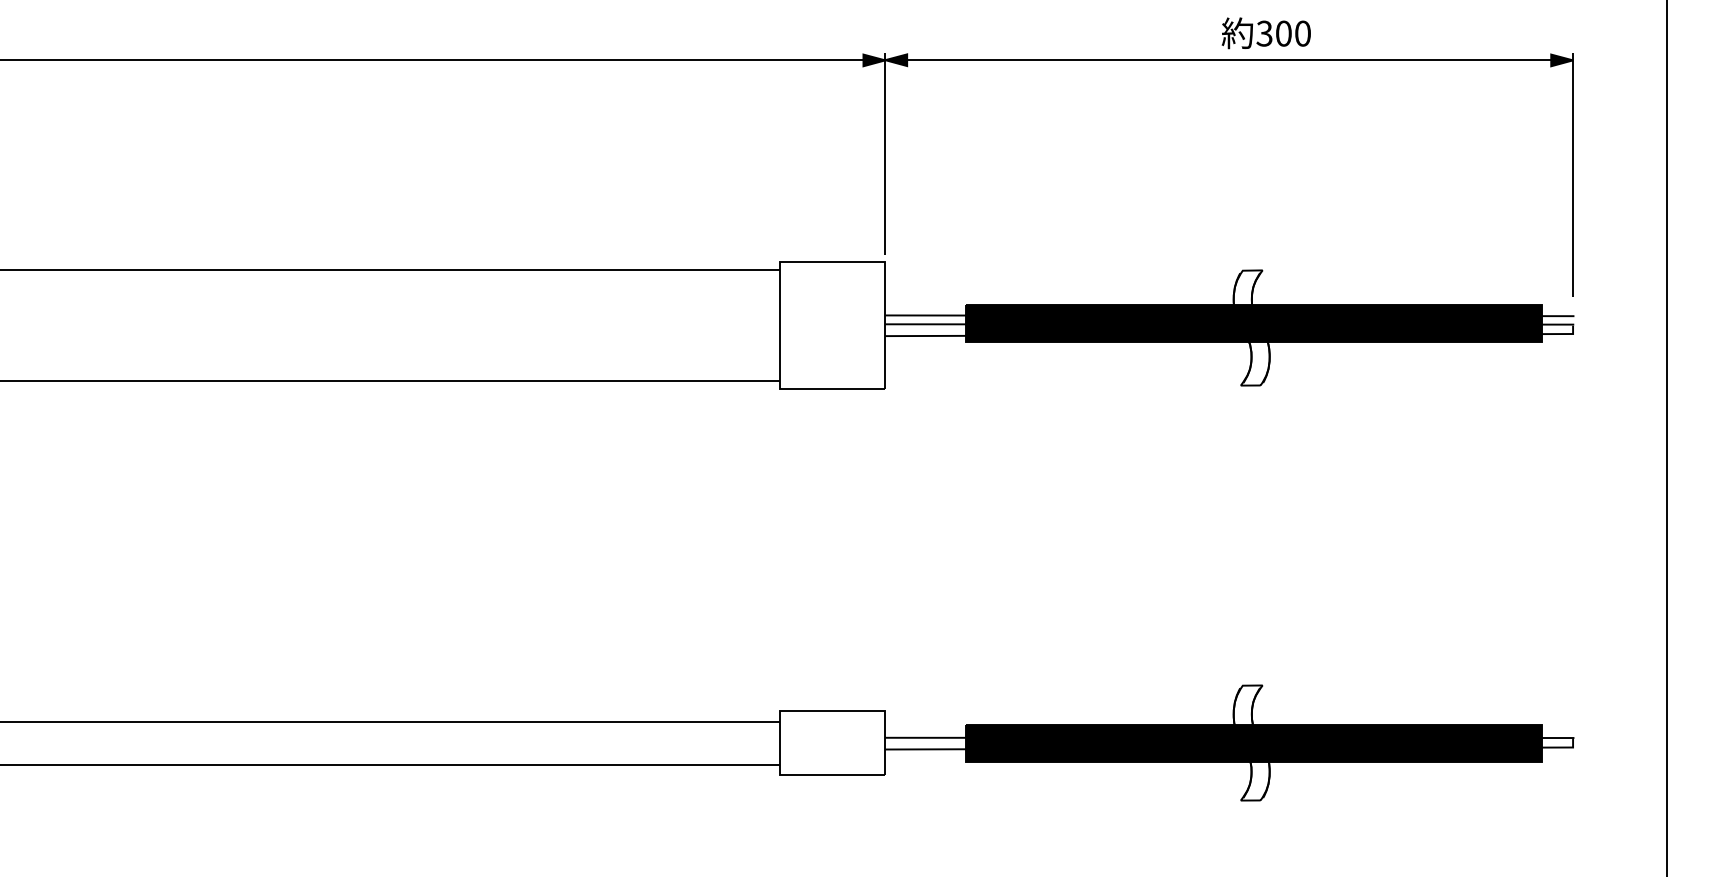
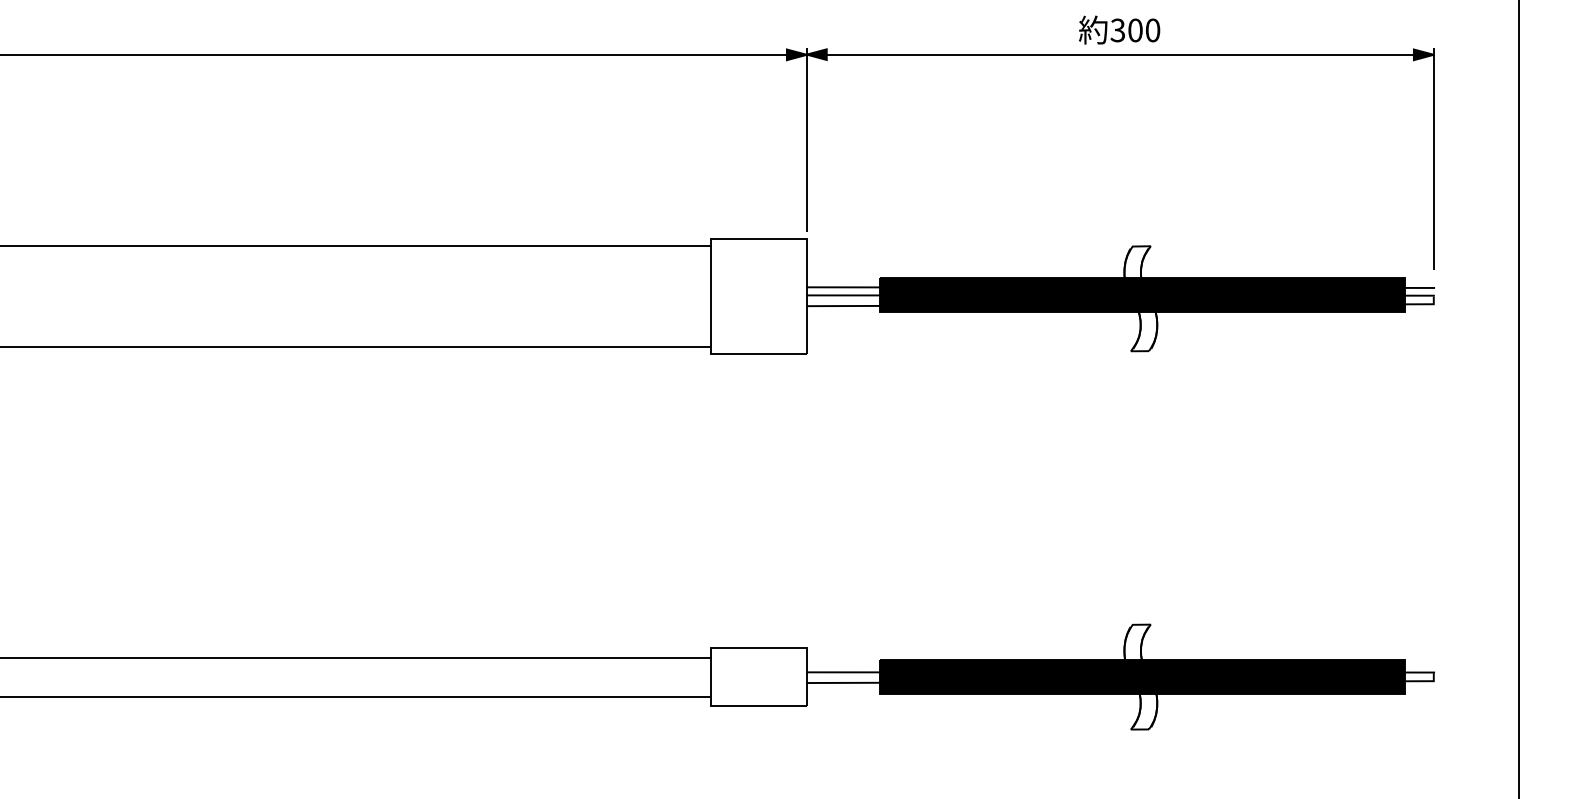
text: (1265, 33) -> (1118, 30), moved

